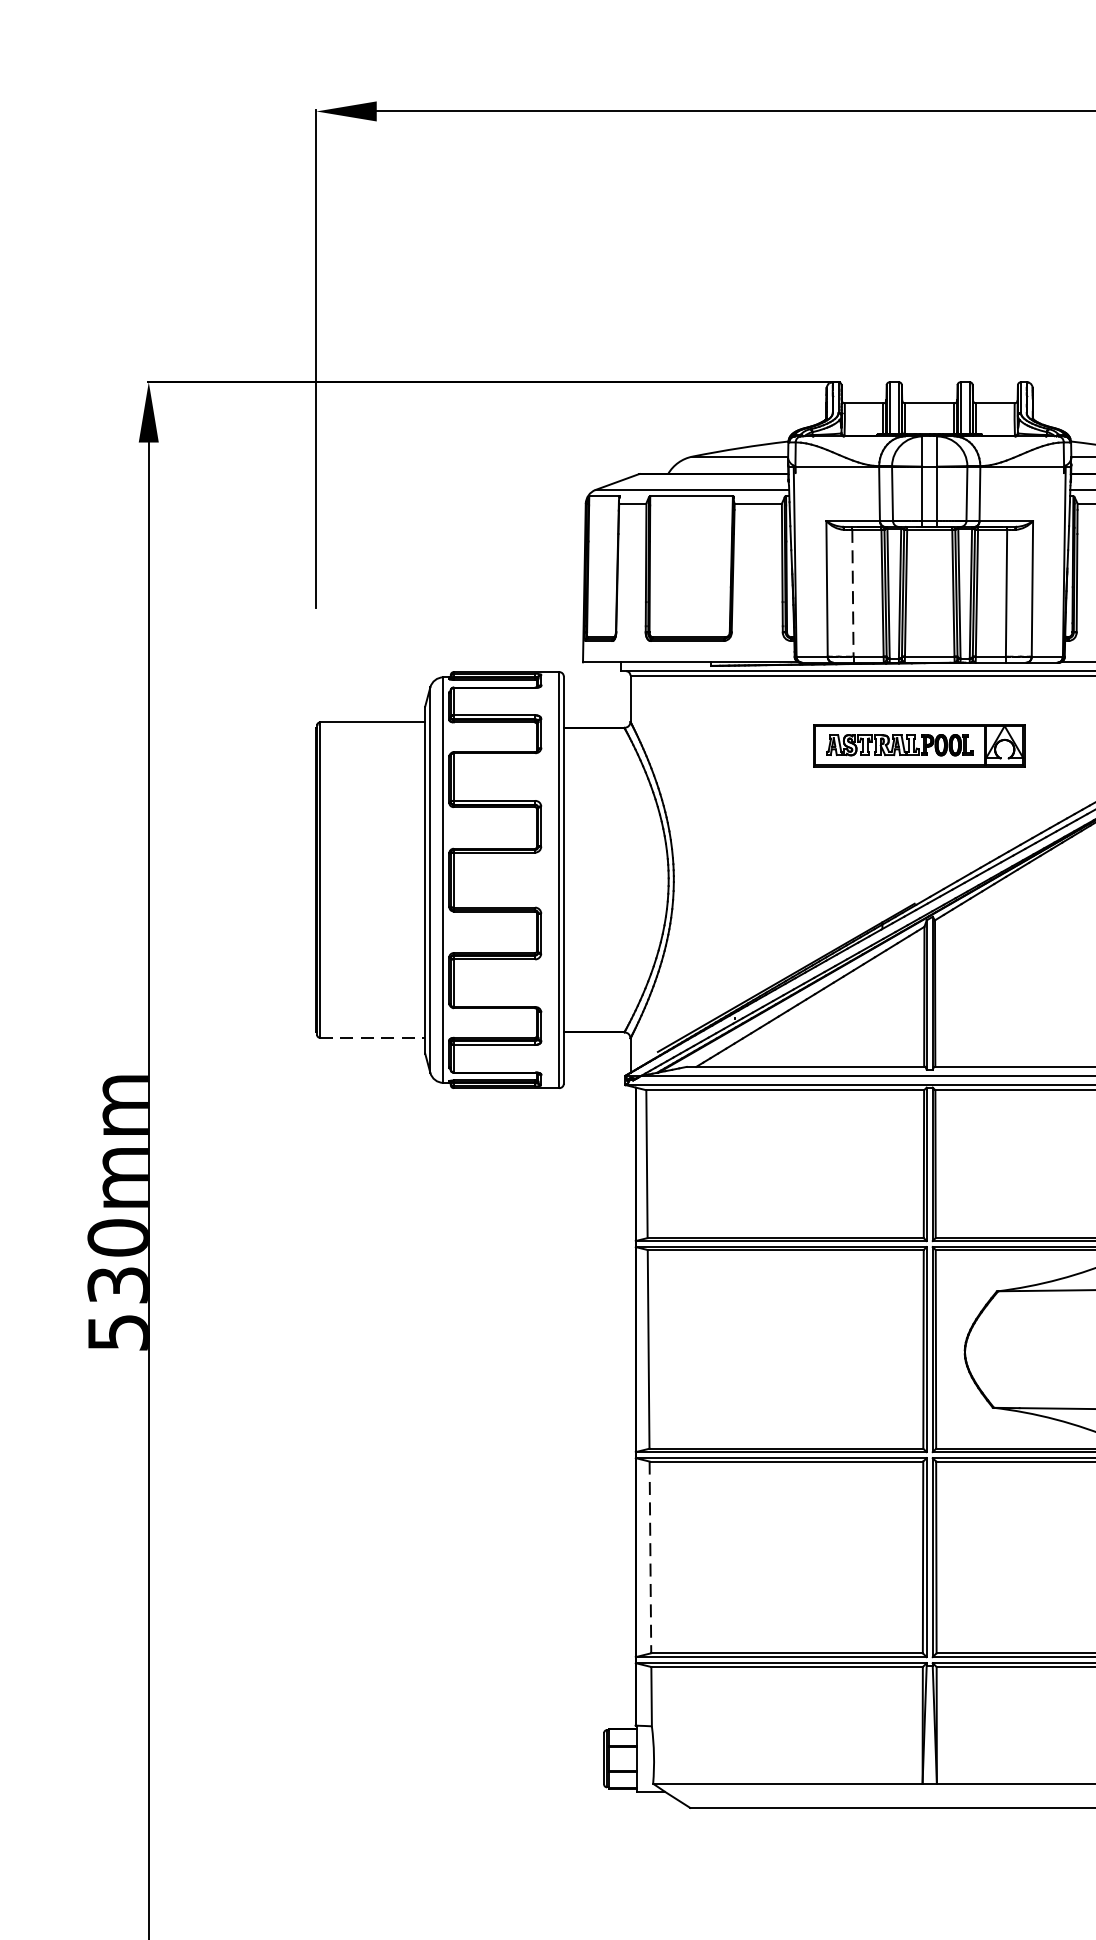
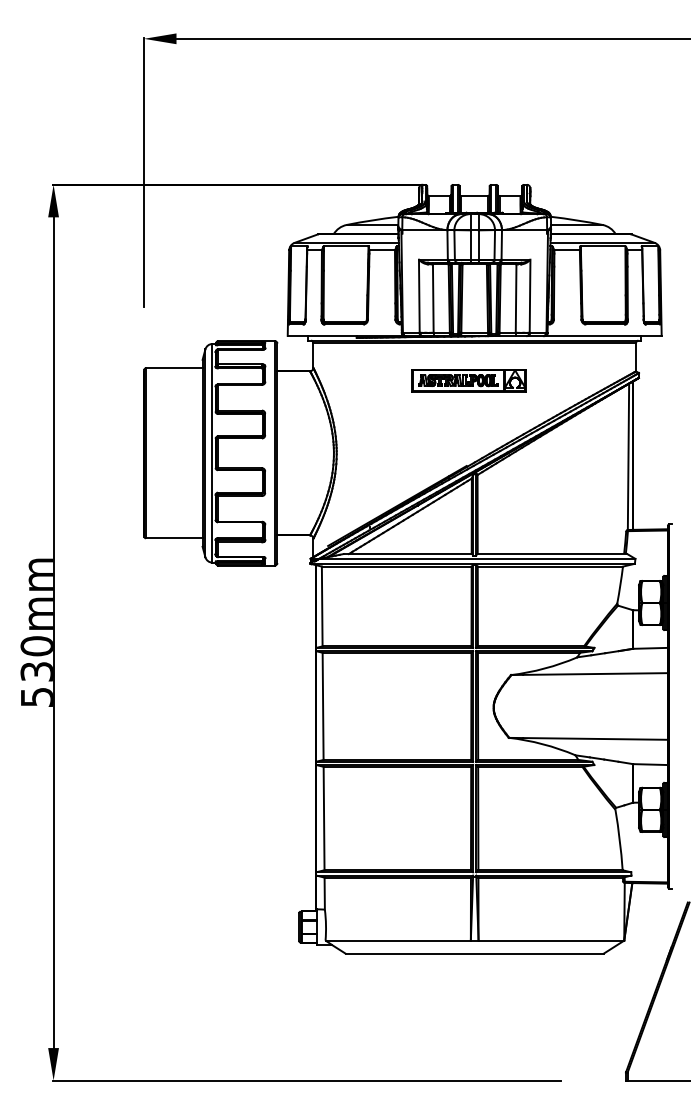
line: (853, 594) -> (433, 299), dashed -> solid
line: (373, 1038) -> (174, 538), dashed -> solid
line: (651, 1557) -> (324, 818), dashed -> solid

